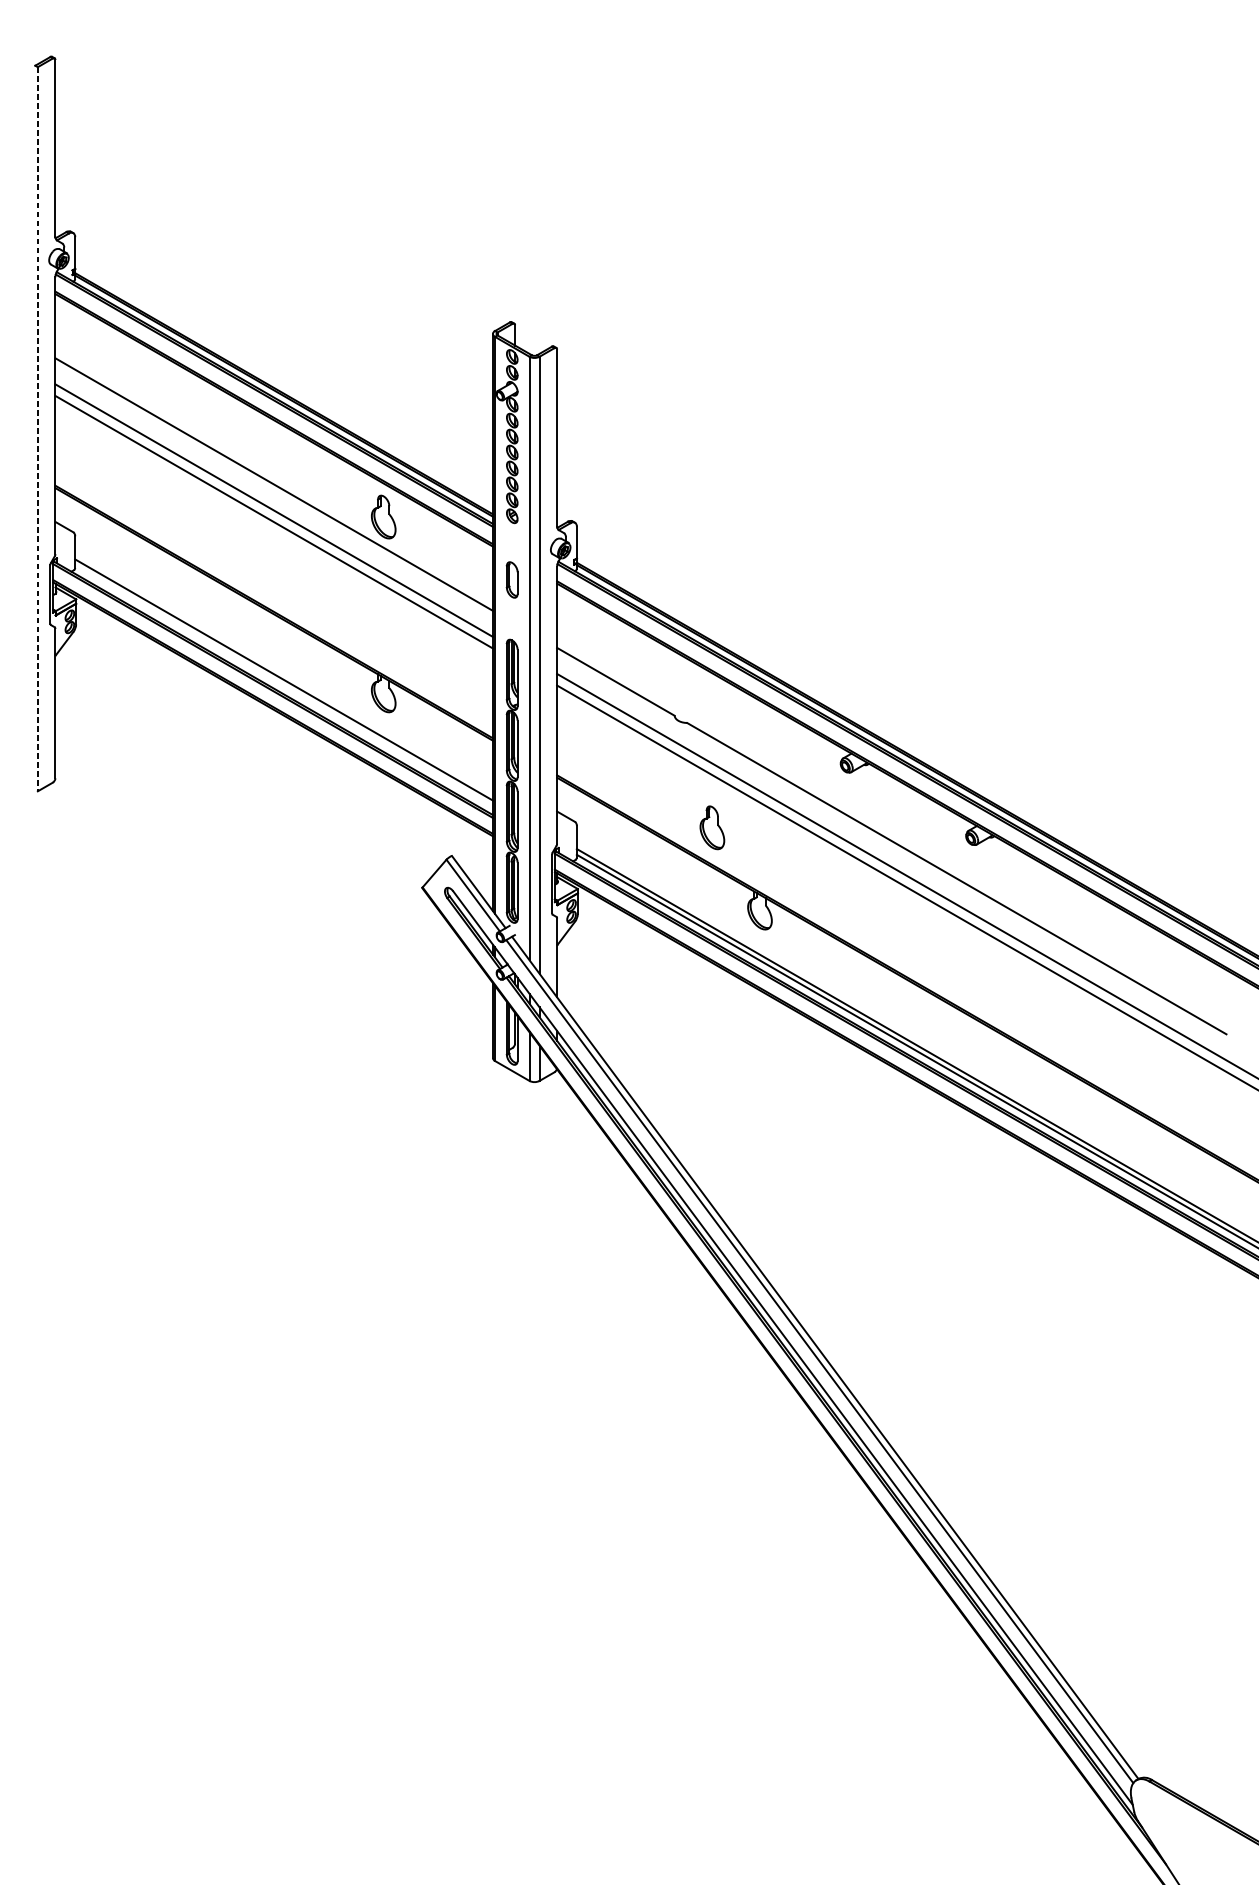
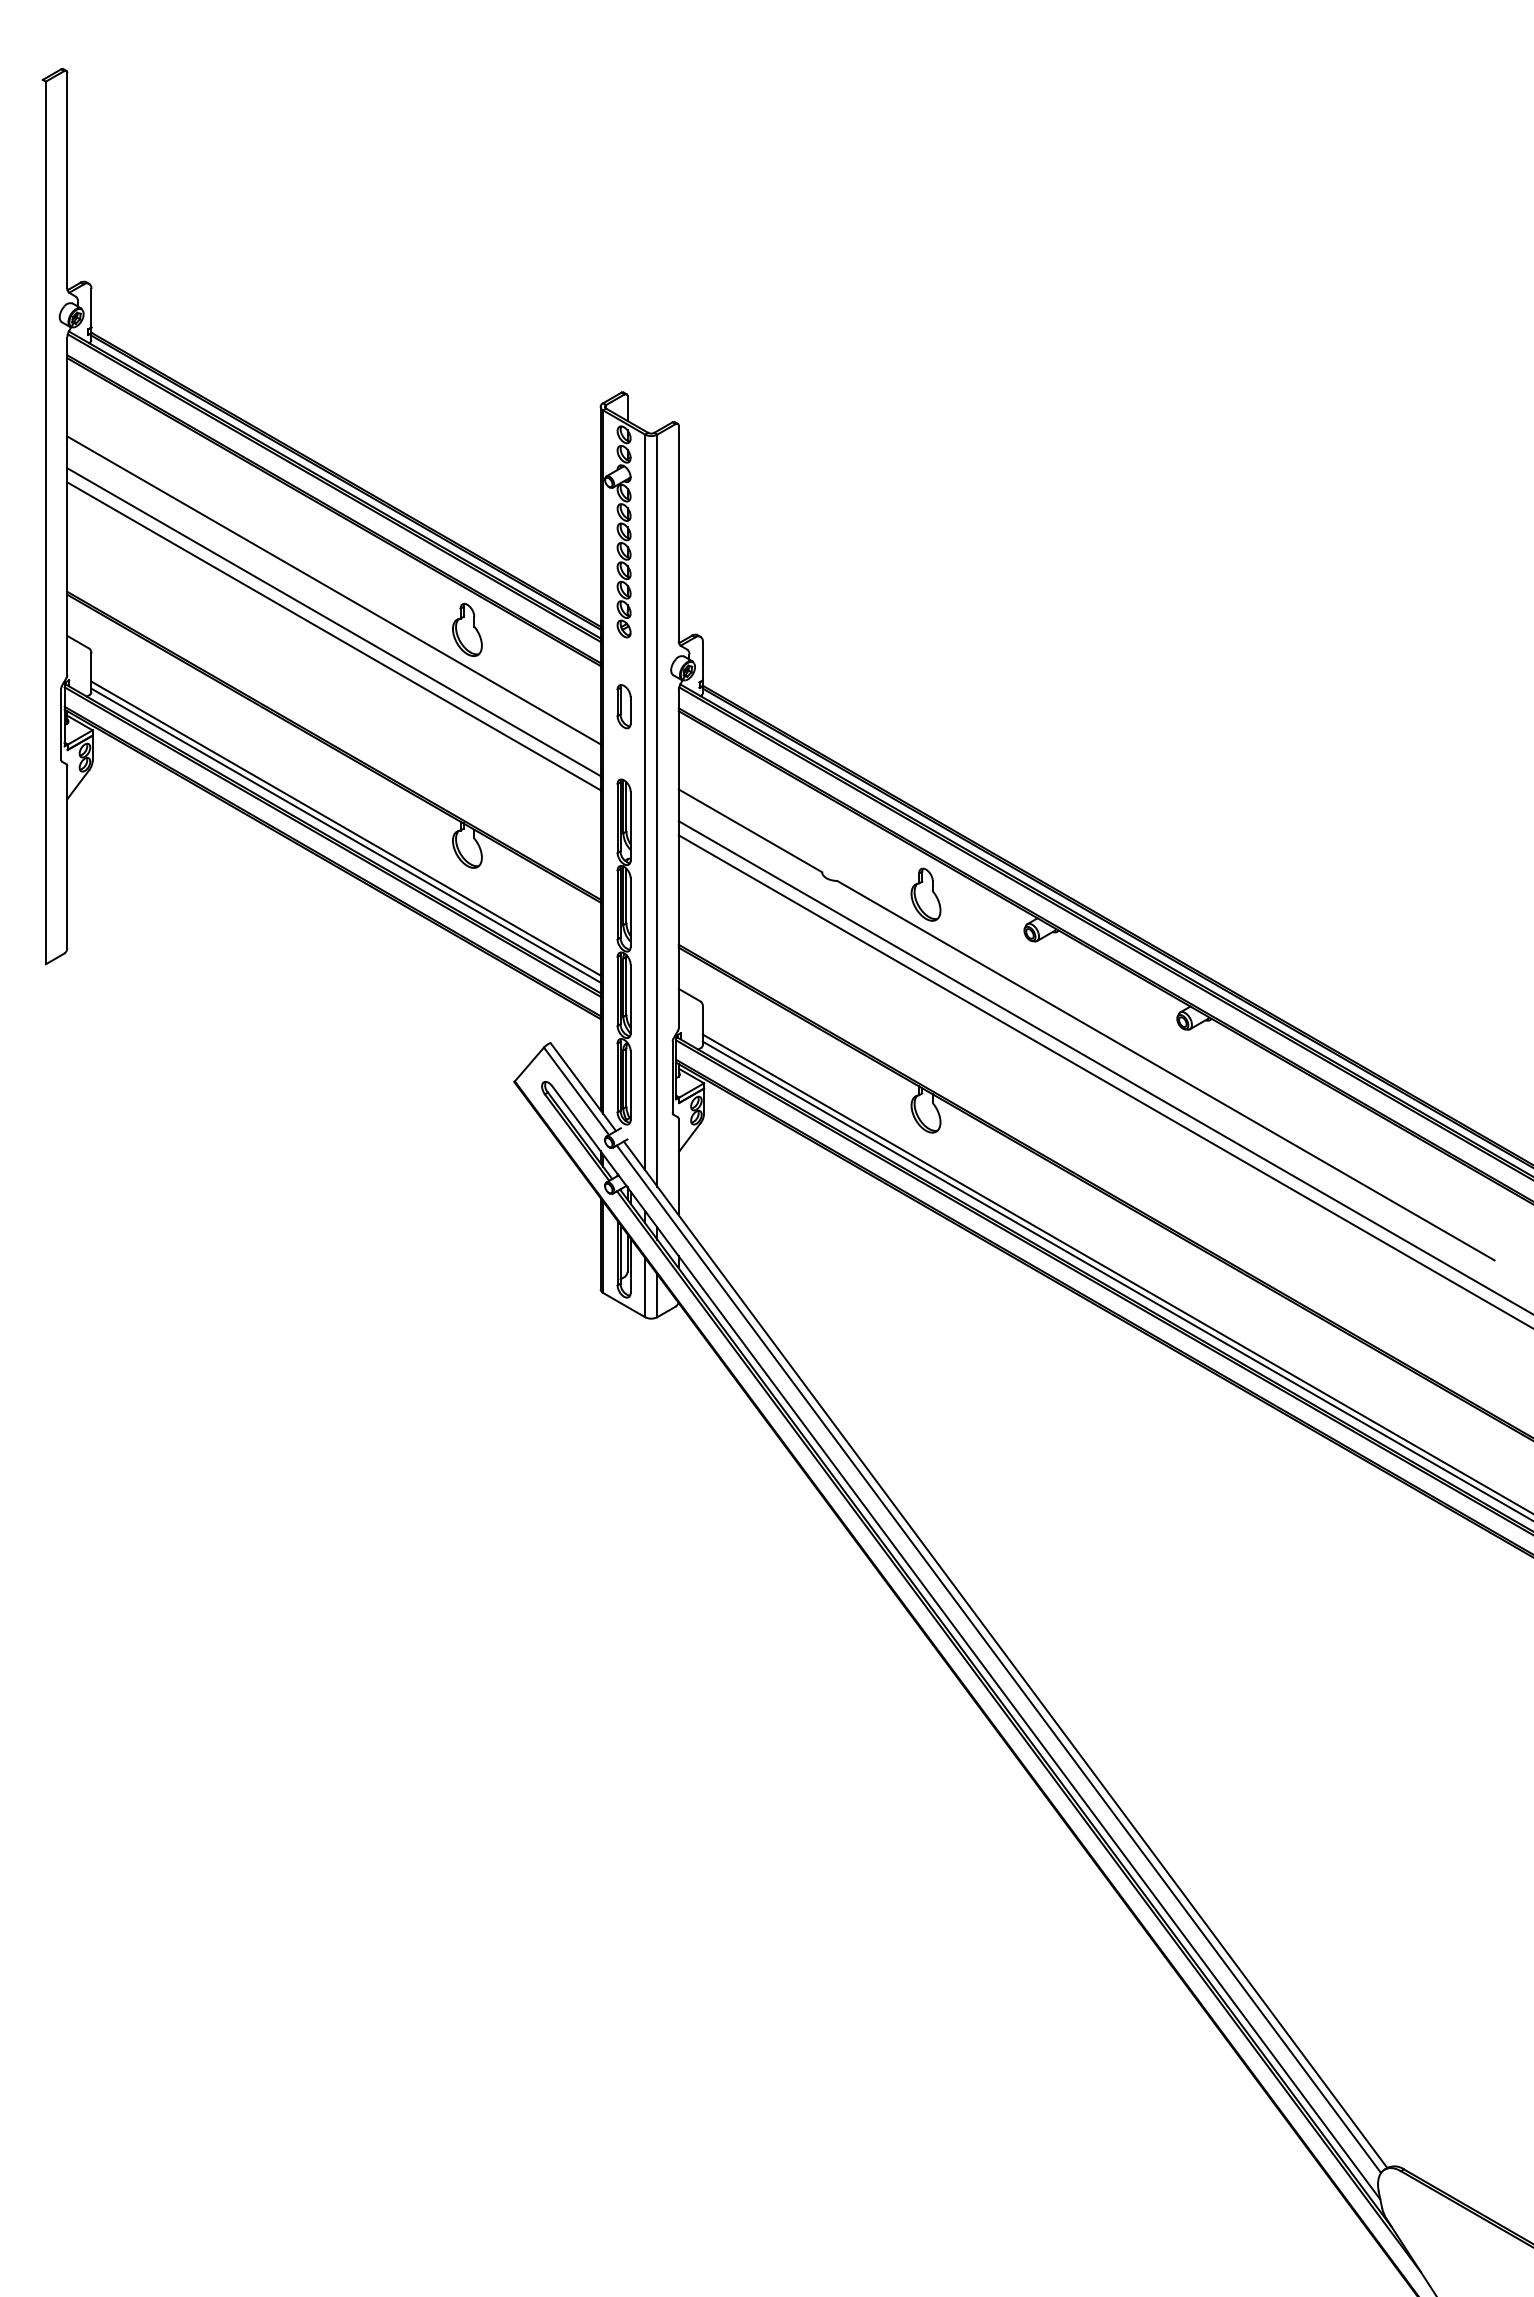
line: (37, 429) -> (45, 523), dashed -> solid
line: (283, 685) -> (345, 835), added
part: (711, 827) -> (925, 894), moved

